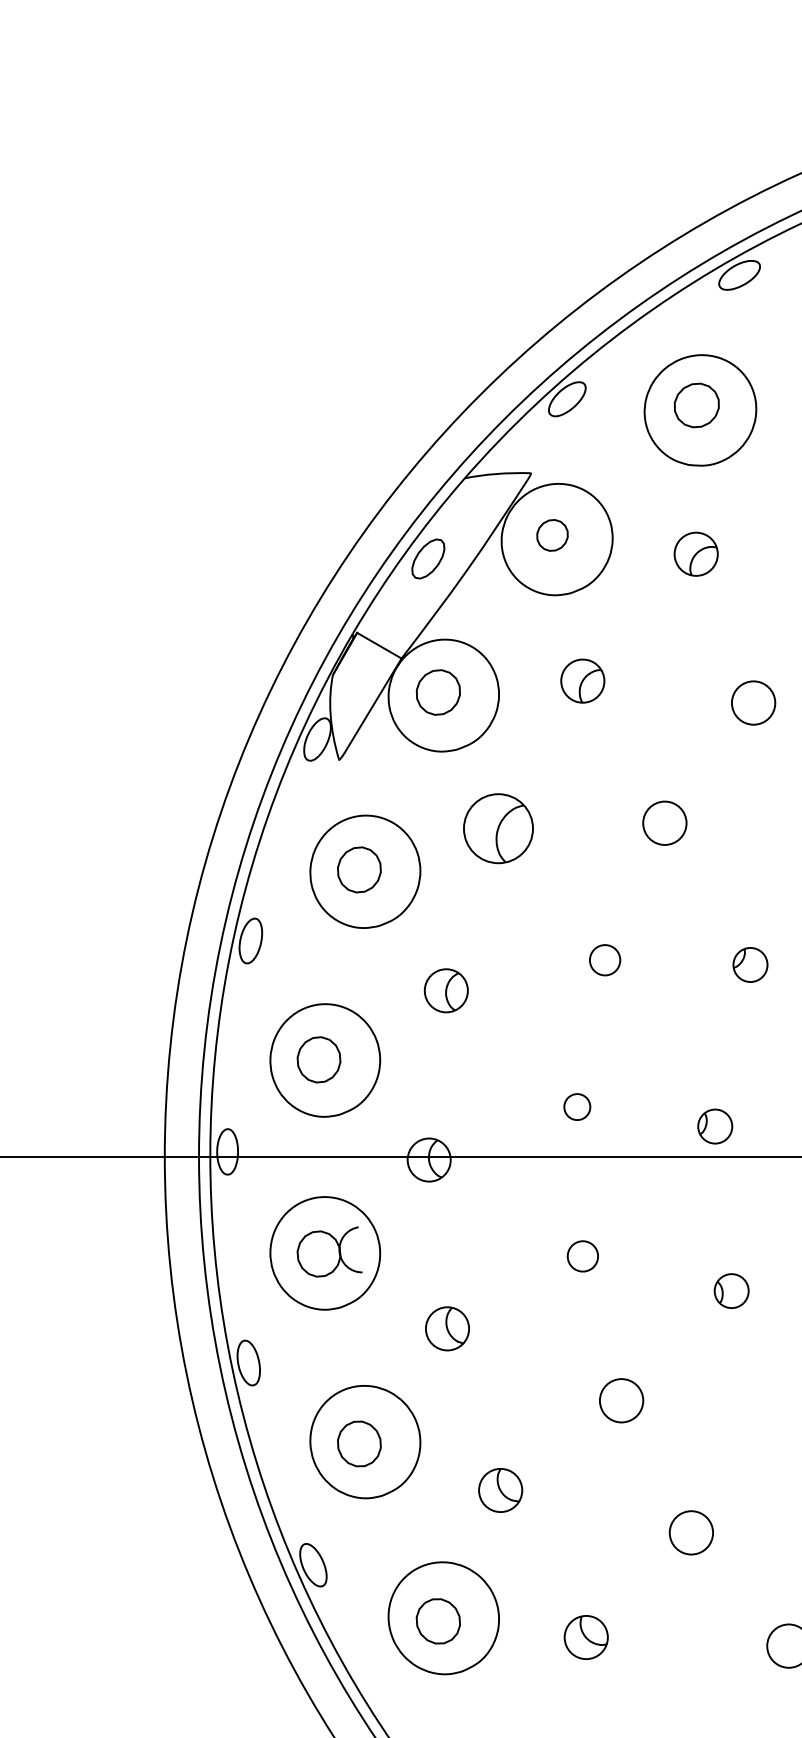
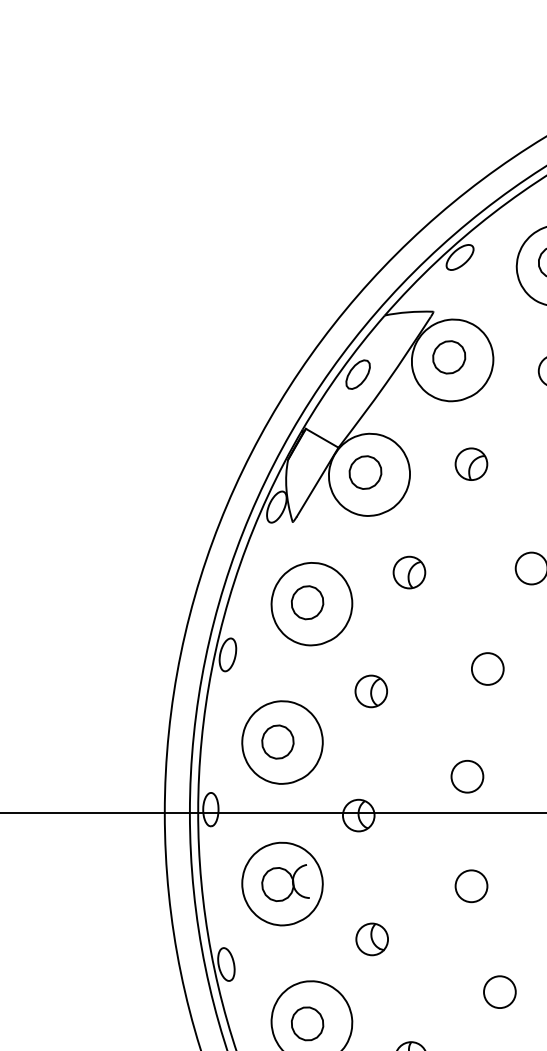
part: (552, 535) -> (449, 357), size x1.43
part: (497, 828) -> (408, 572), size x0.62
circle: (604, 959) -> (487, 668), size x1.43
circle: (577, 1106) -> (467, 776), size x1.67
circle: (582, 1256) -> (471, 886), size x1.43

